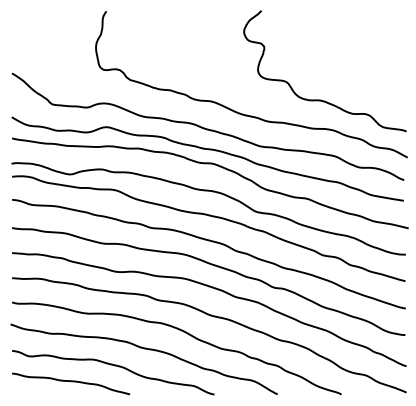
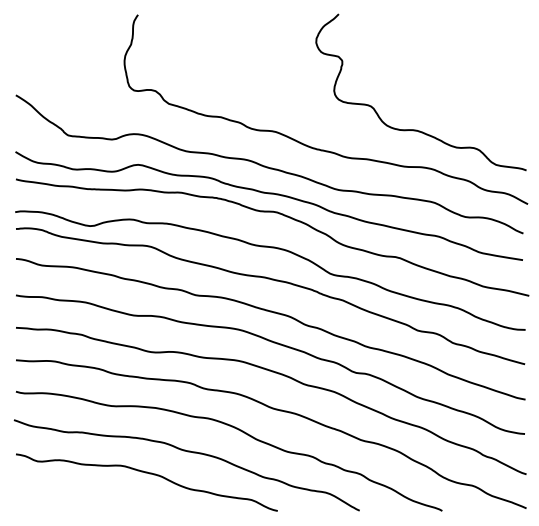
curve: (71, 381) -> (92, 494), removed

